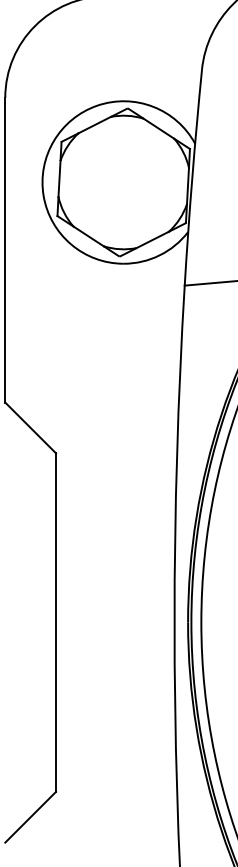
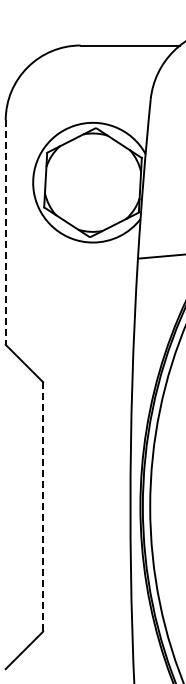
line: (4, 251) -> (5, 233), solid -> dashed
line: (56, 621) -> (43, 506), solid -> dashed

